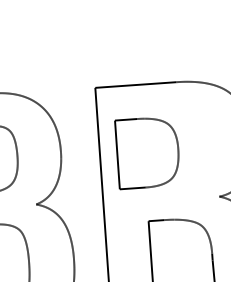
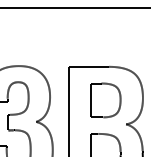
part: (147, 152) -> (105, 100), moved

